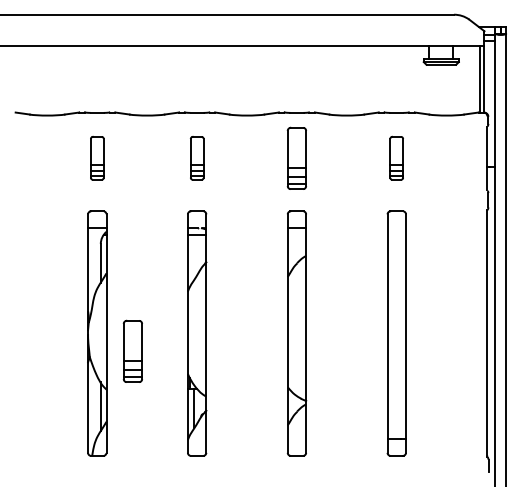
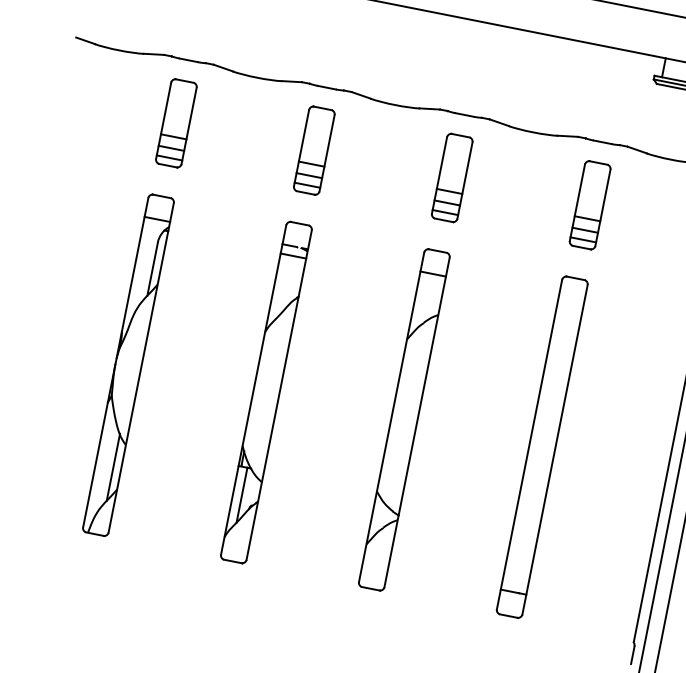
part: (97, 157) -> (176, 122), size x1.43
part: (197, 157) -> (315, 149), size x1.43
part: (396, 157) -> (590, 203), size x1.43
part: (132, 350) -> (172, 398), removed

